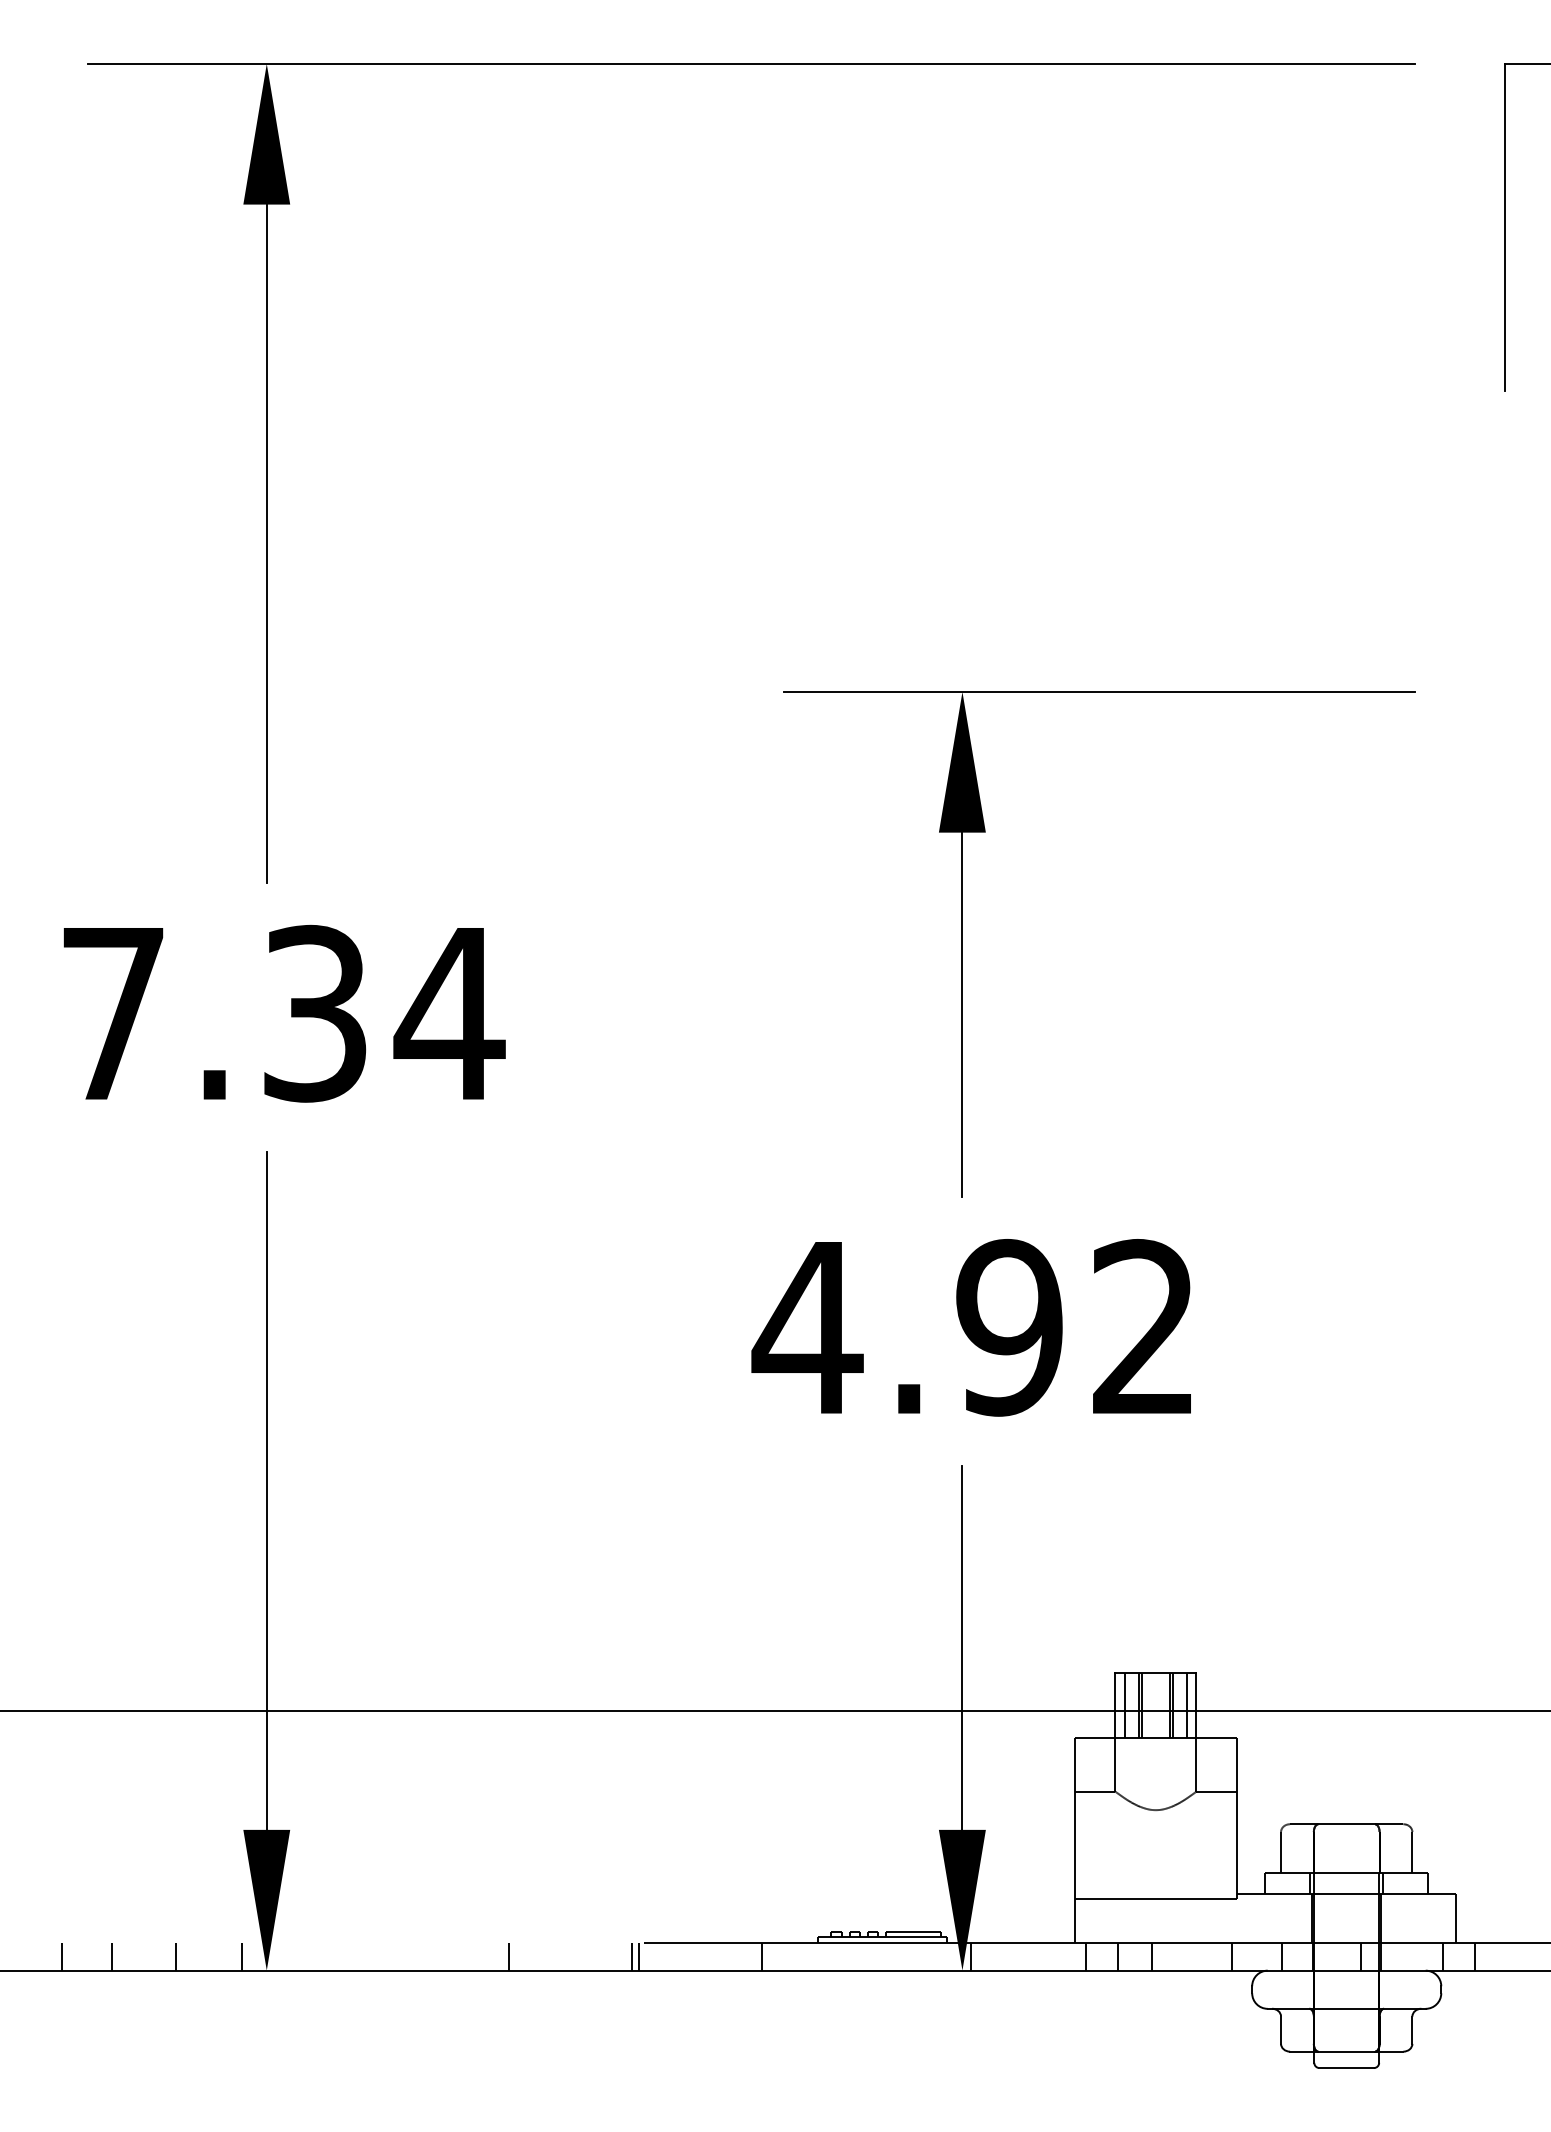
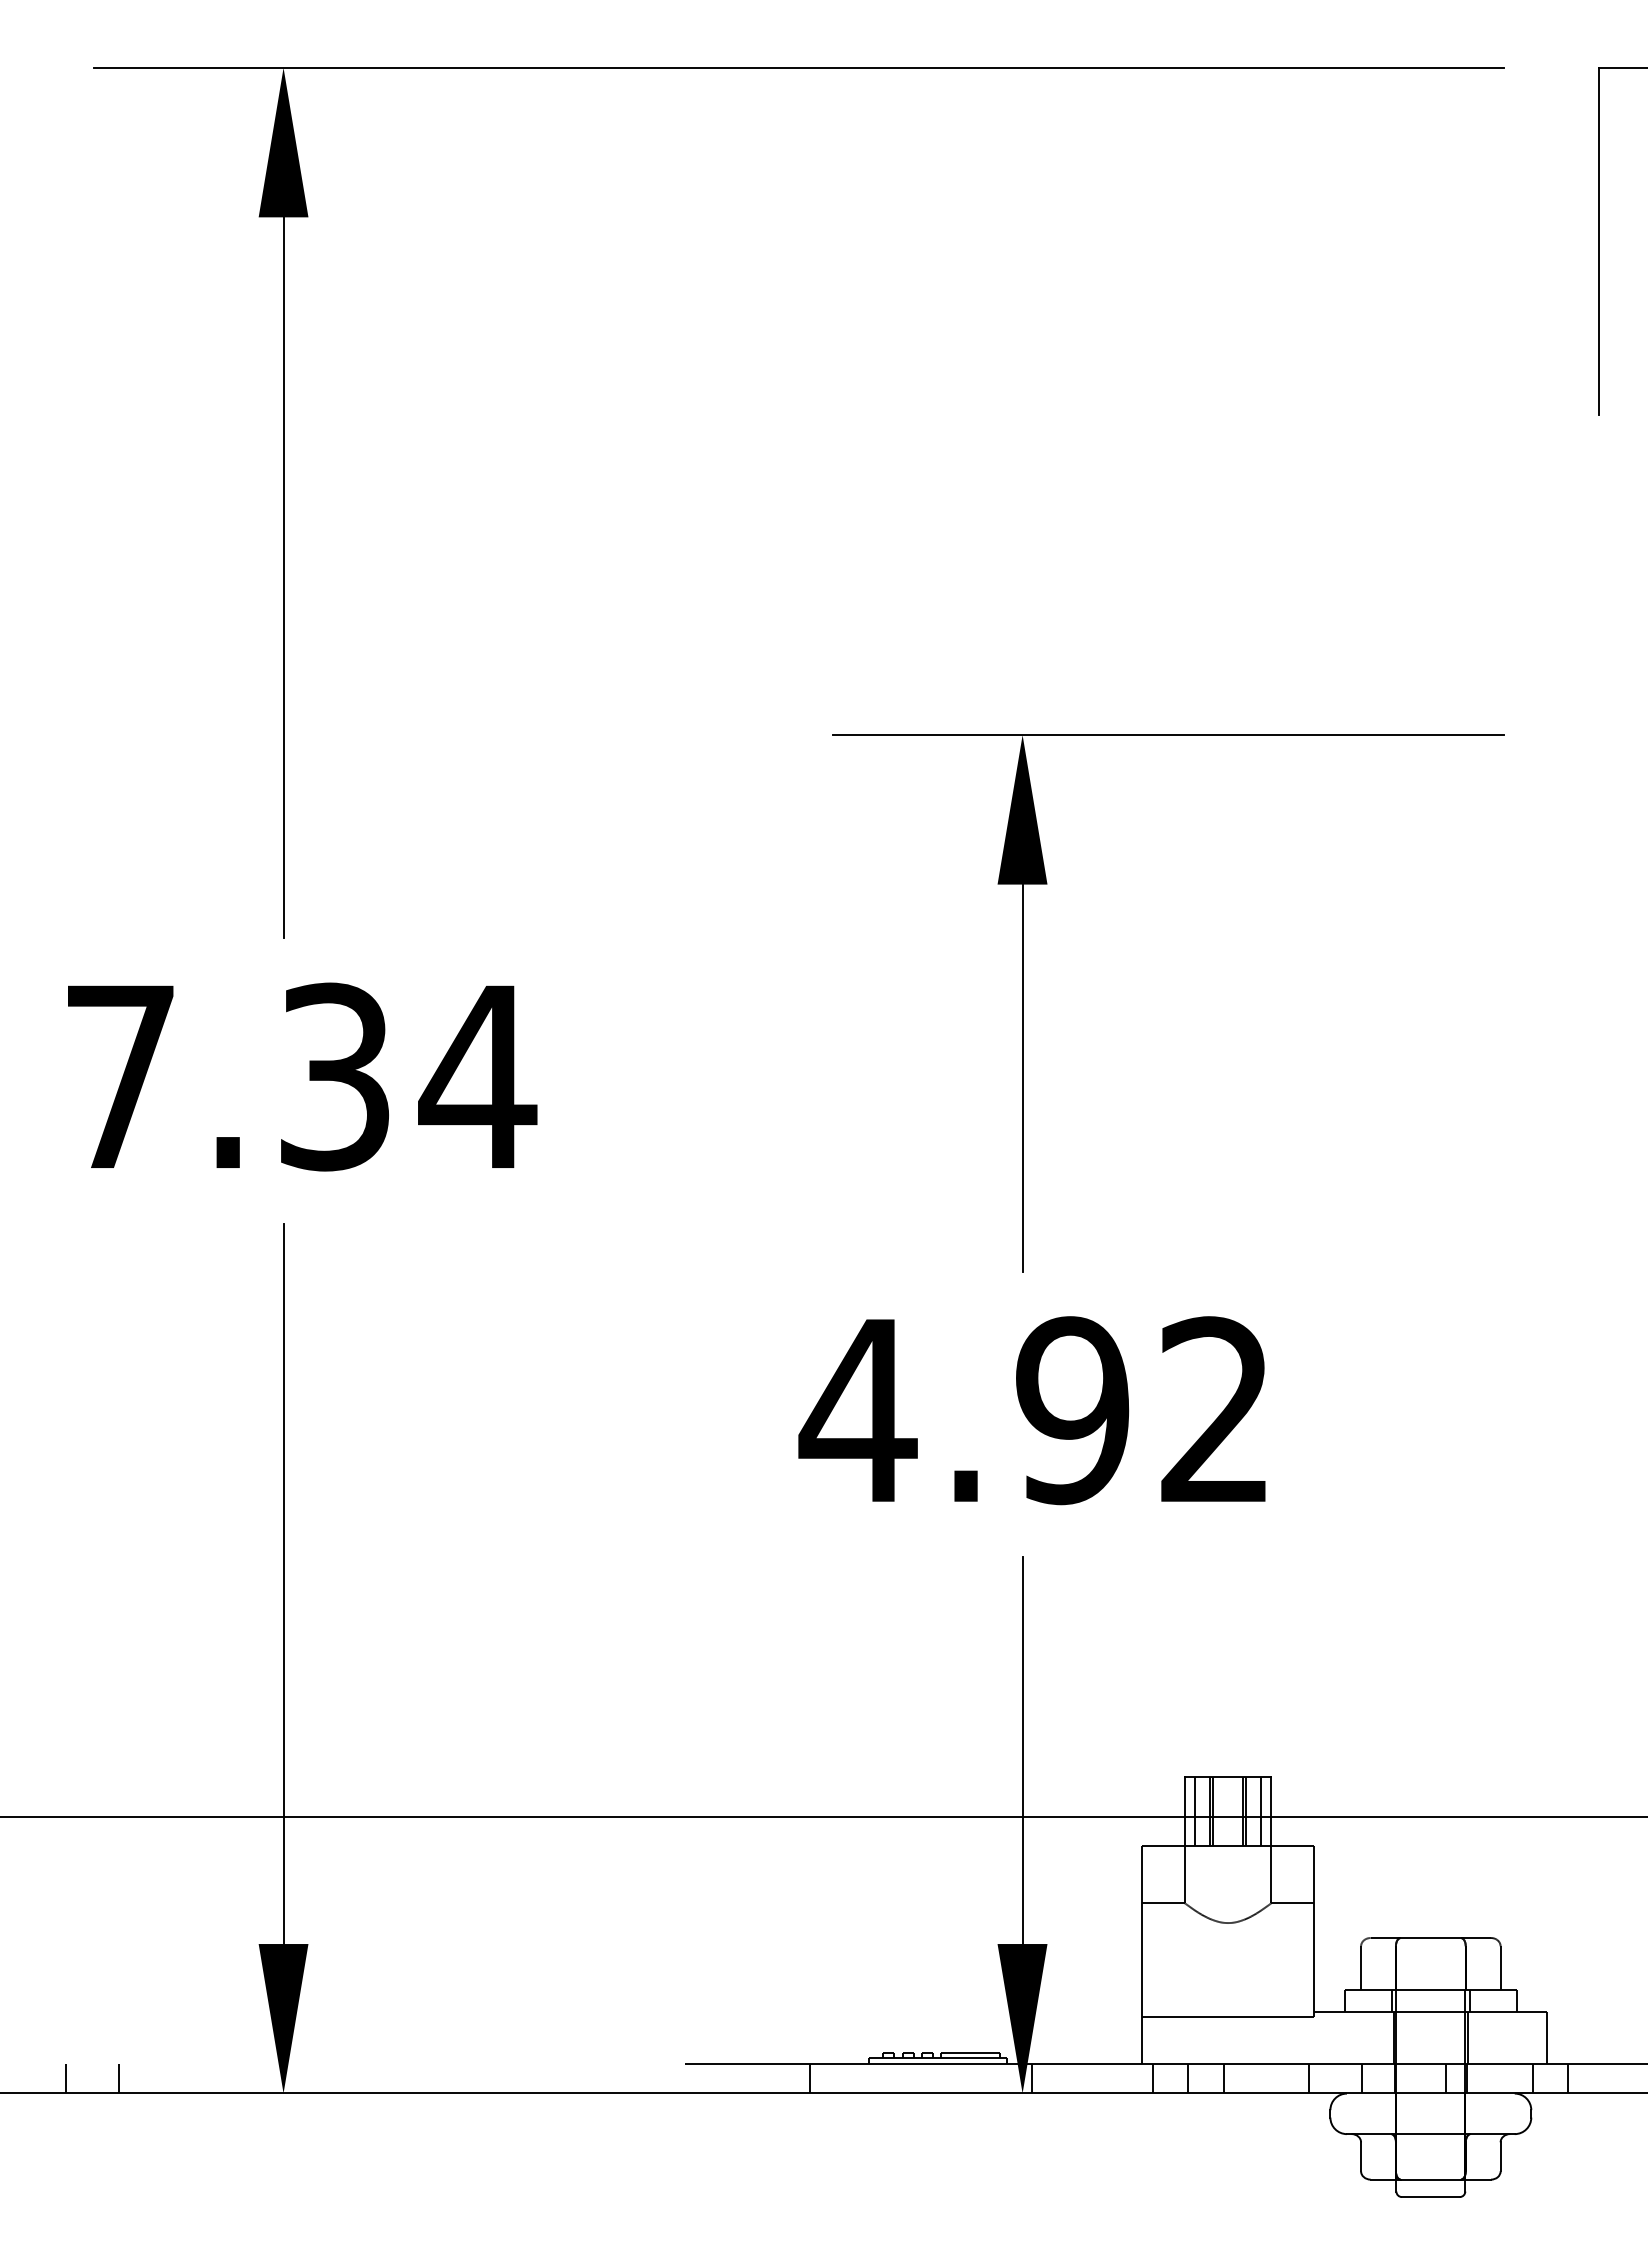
line: (176, 1956) -> (187, 2078), removed
line: (242, 1956) -> (257, 2078), removed
line: (508, 1956) -> (540, 2078), removed
line: (631, 1956) -> (671, 2078), removed
line: (638, 1956) -> (678, 2078), removed

